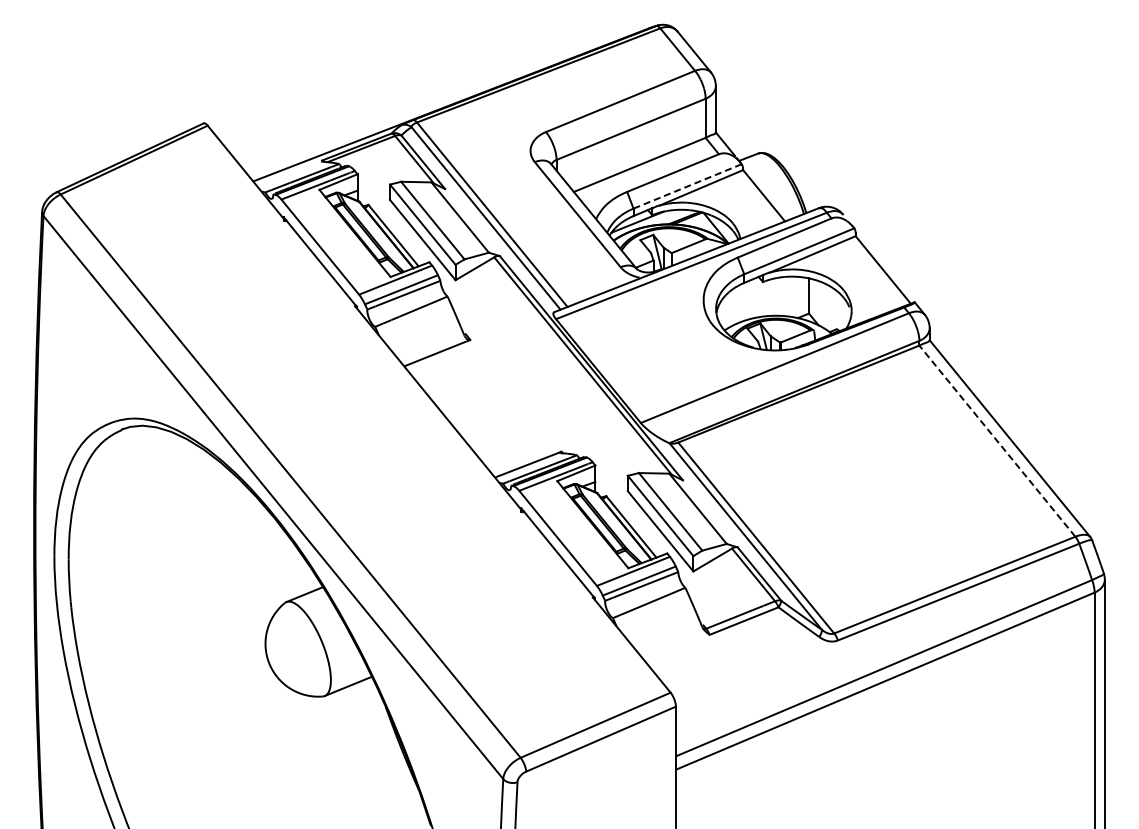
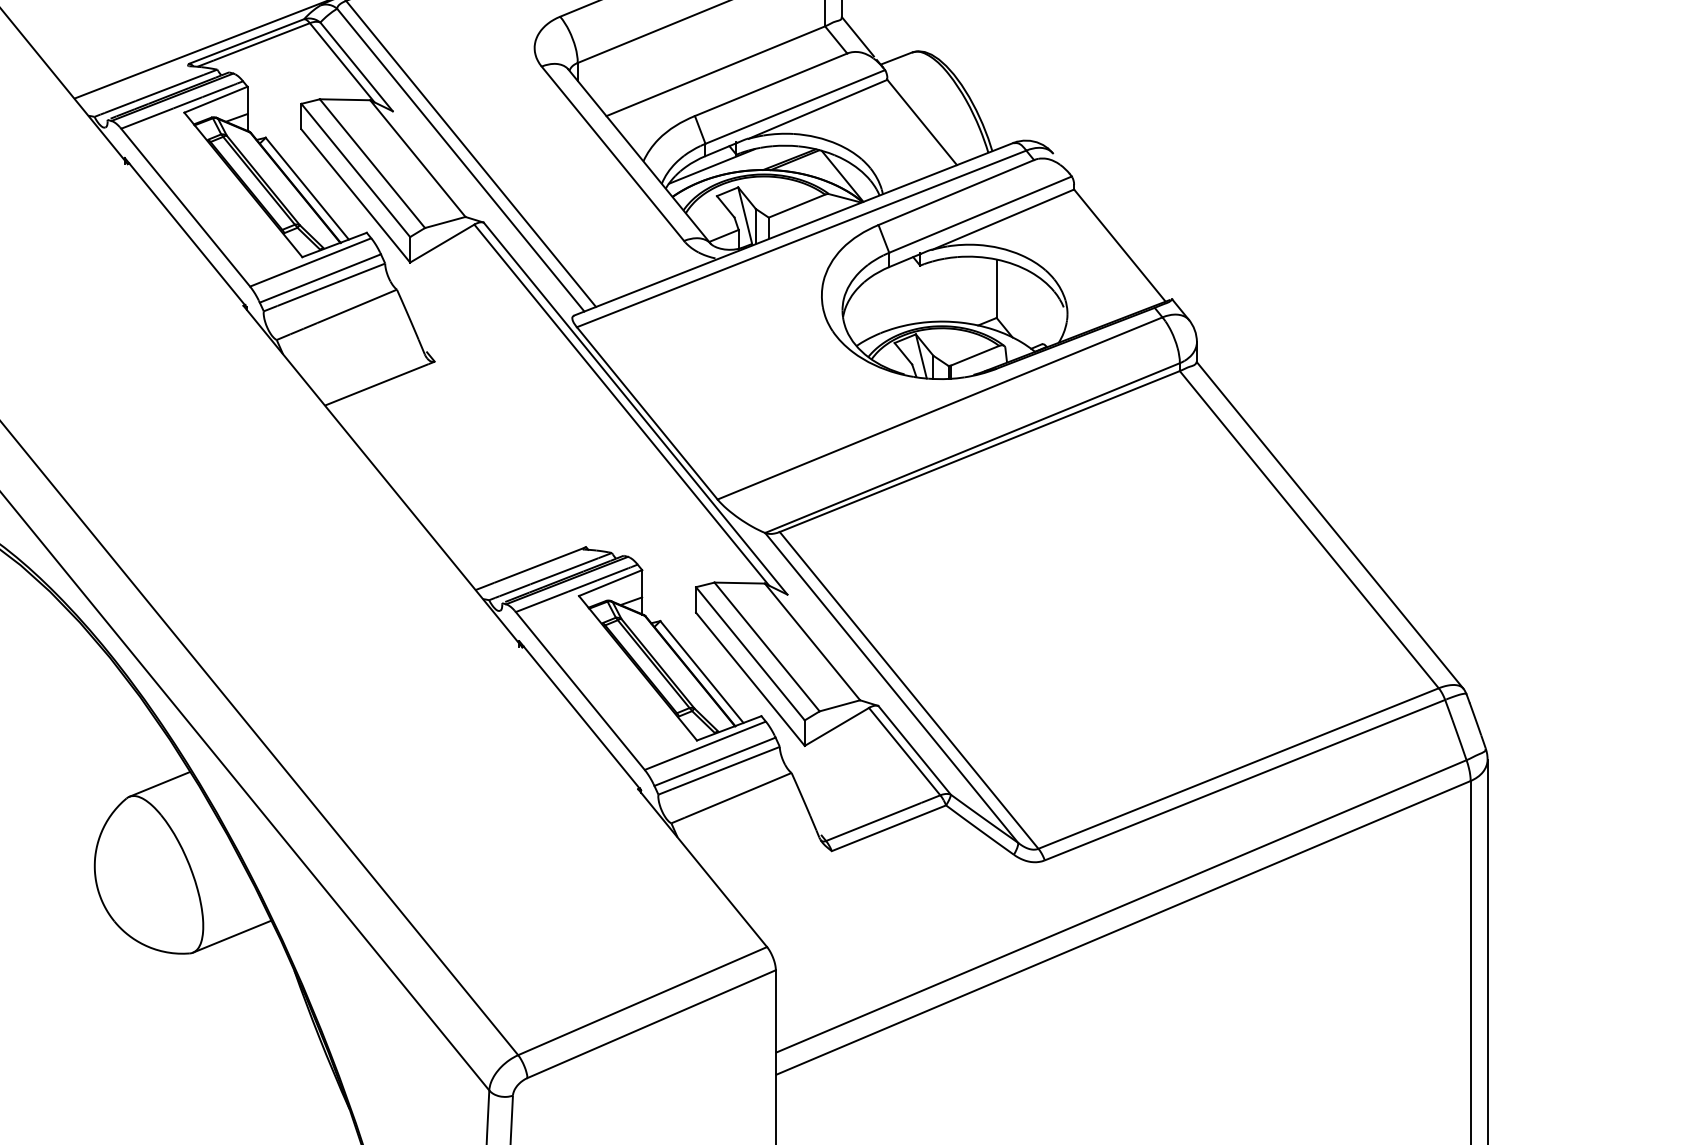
line: (688, 186) -> (796, 107), dashed -> solid
line: (997, 440) -> (1309, 528), dashed -> solid

